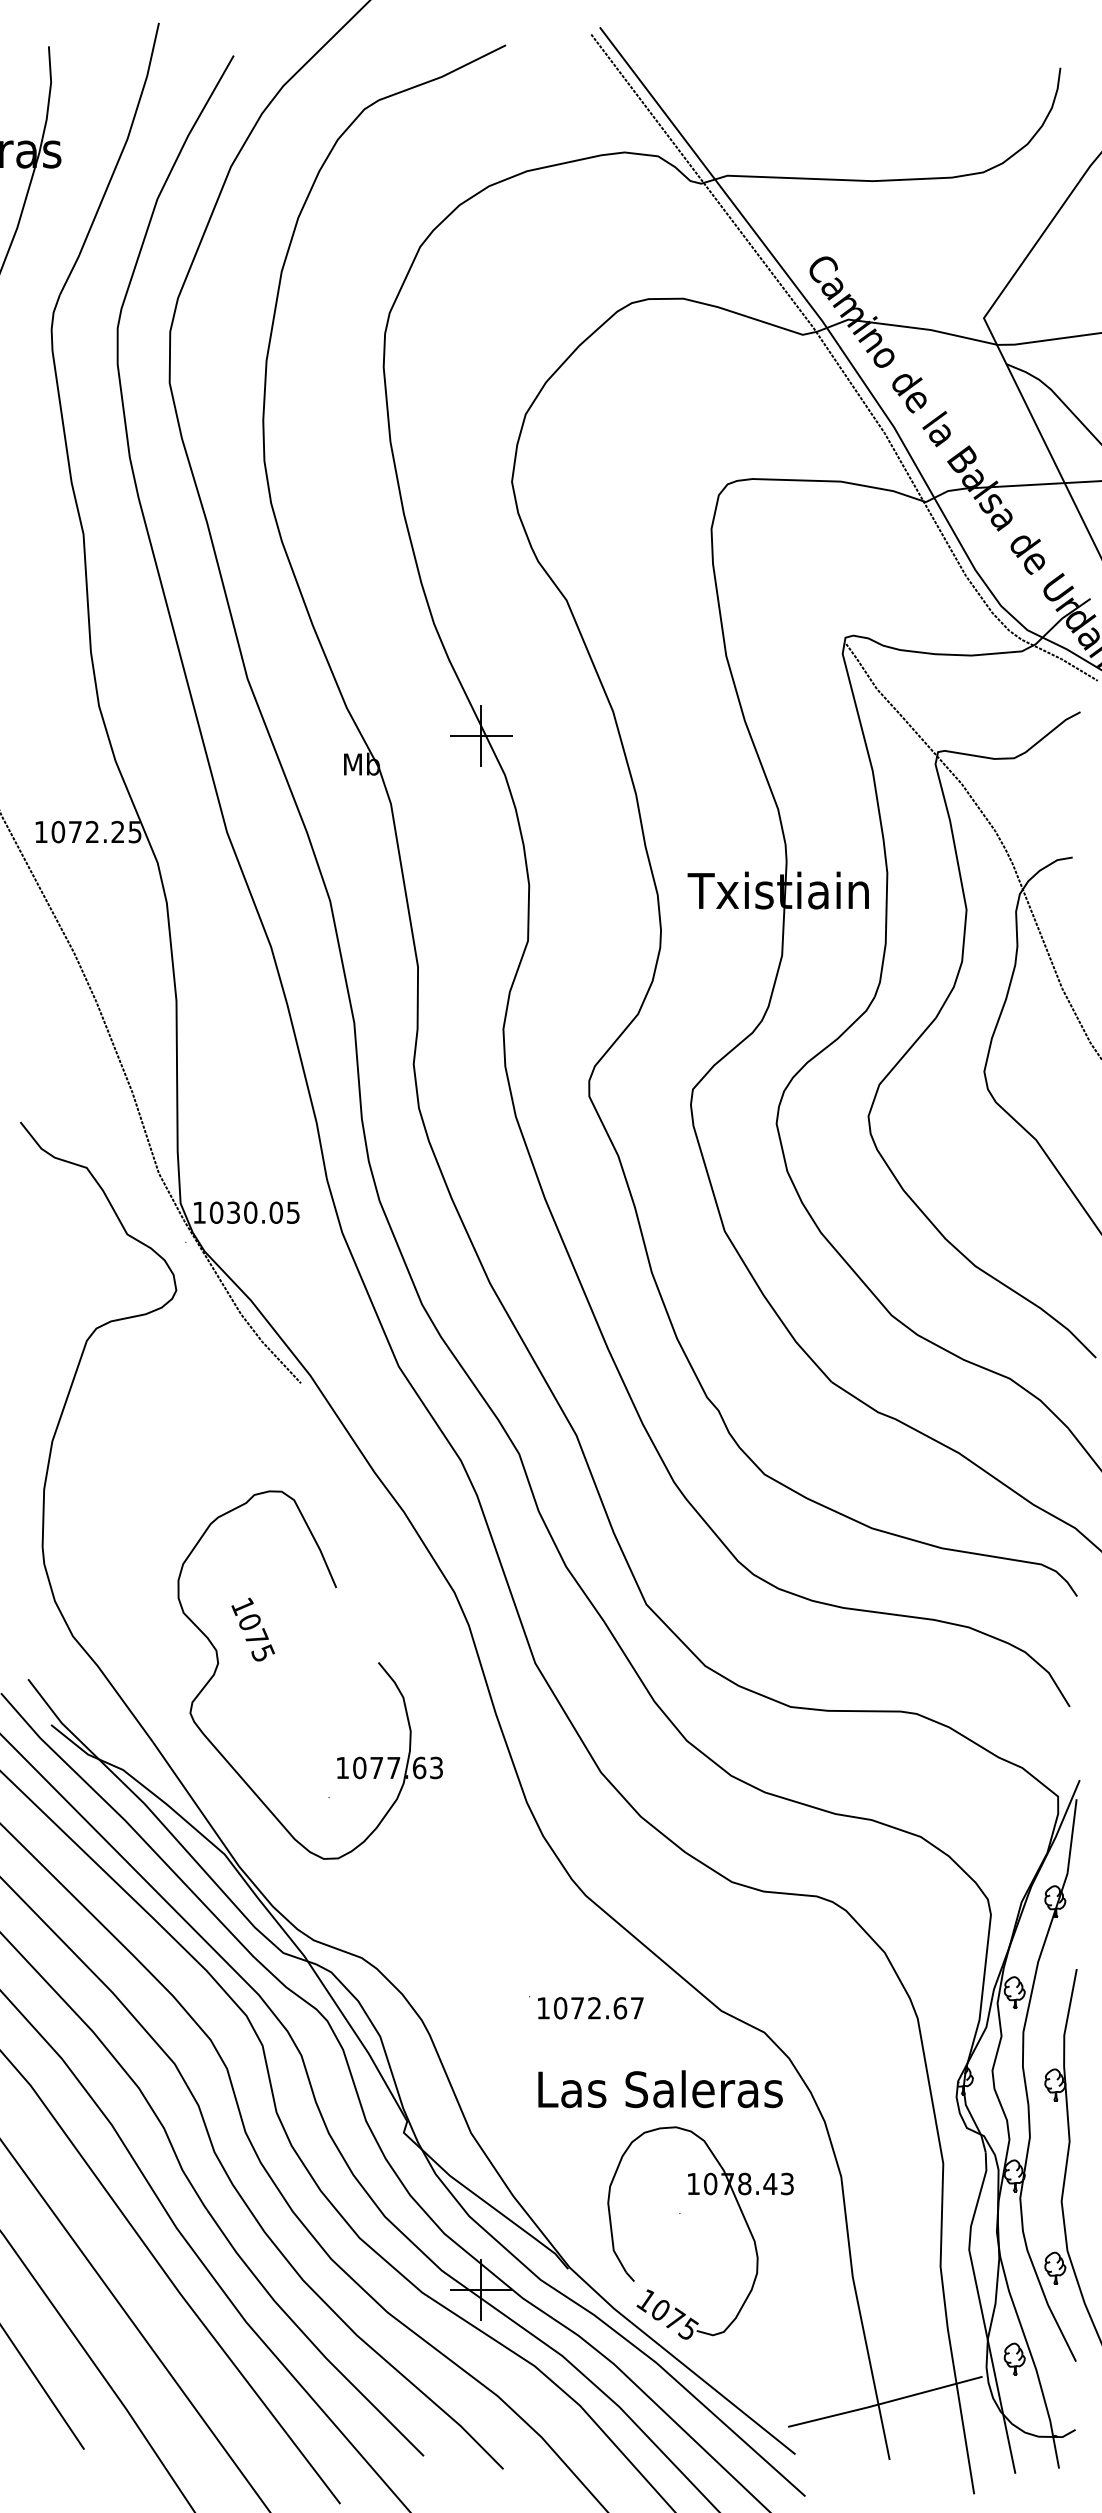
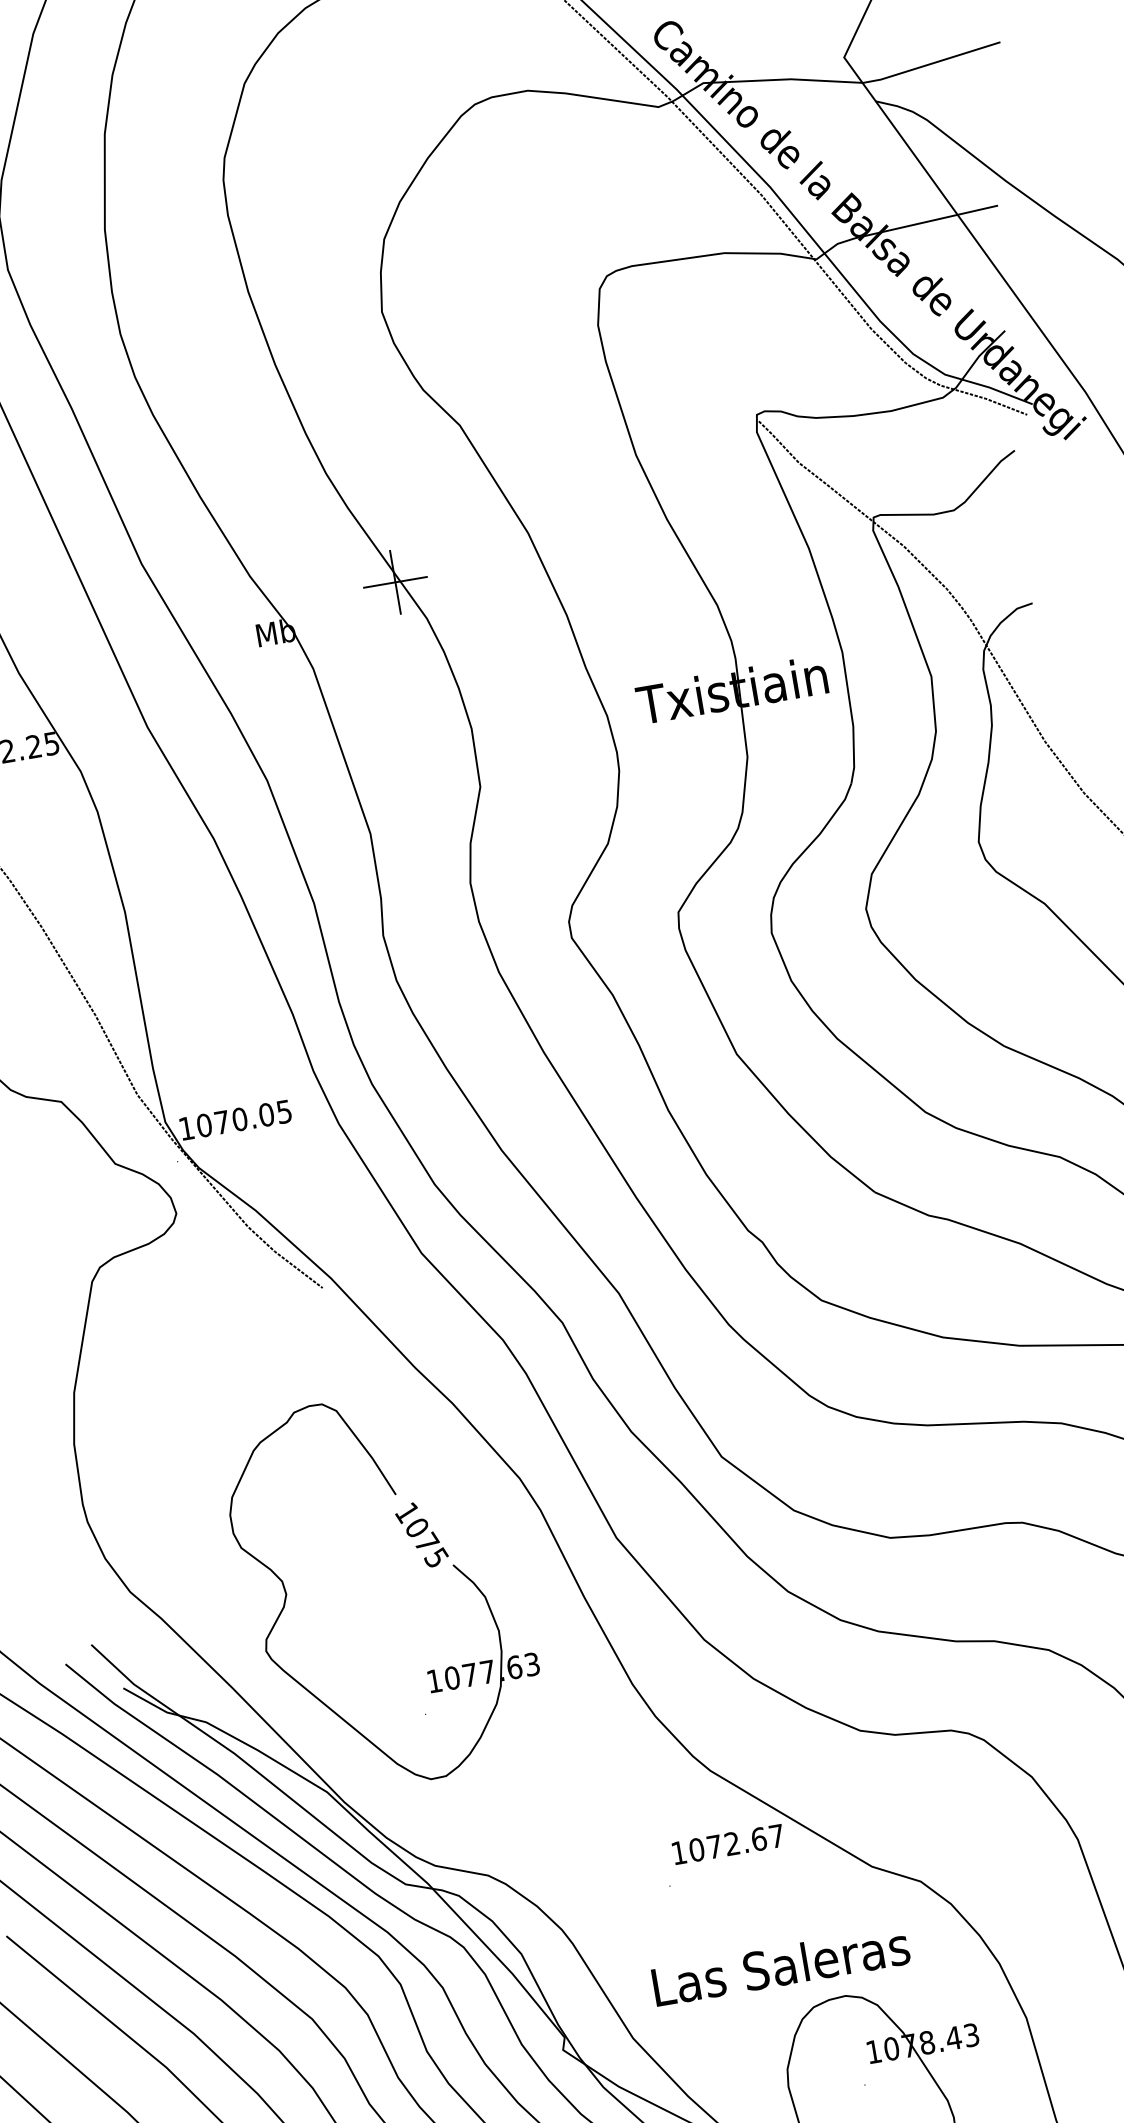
text: (233, 1212) -> (222, 1122), 1030.05 -> 1070.05
text: (252, 1629) -> (421, 1535), moved
text: (590, 2008) -> (728, 1844), moved
text: (660, 2089) -> (781, 1966), moved

